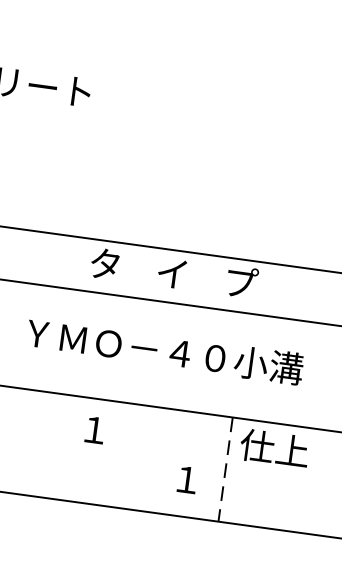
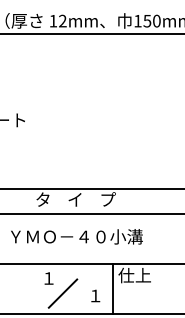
line: (118, 465) -> (62, 293), added
line: (224, 469) -> (112, 288), dashed -> solid

